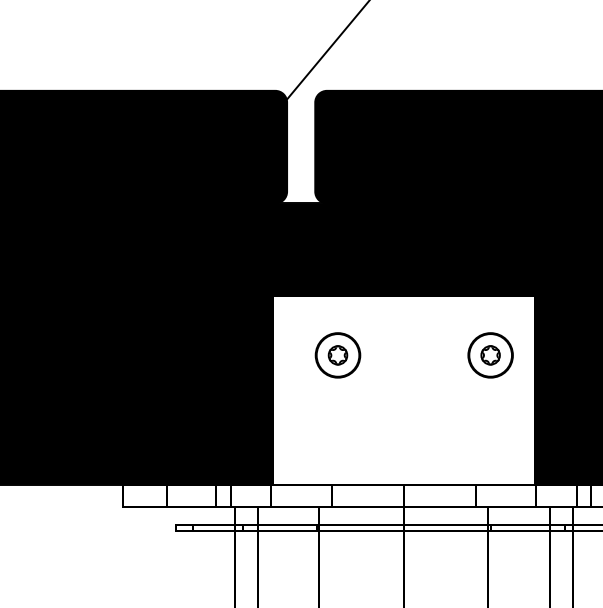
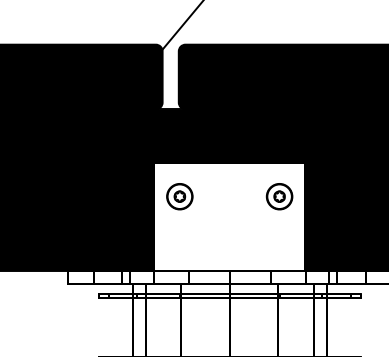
part: (337, 355) -> (179, 196), moved

